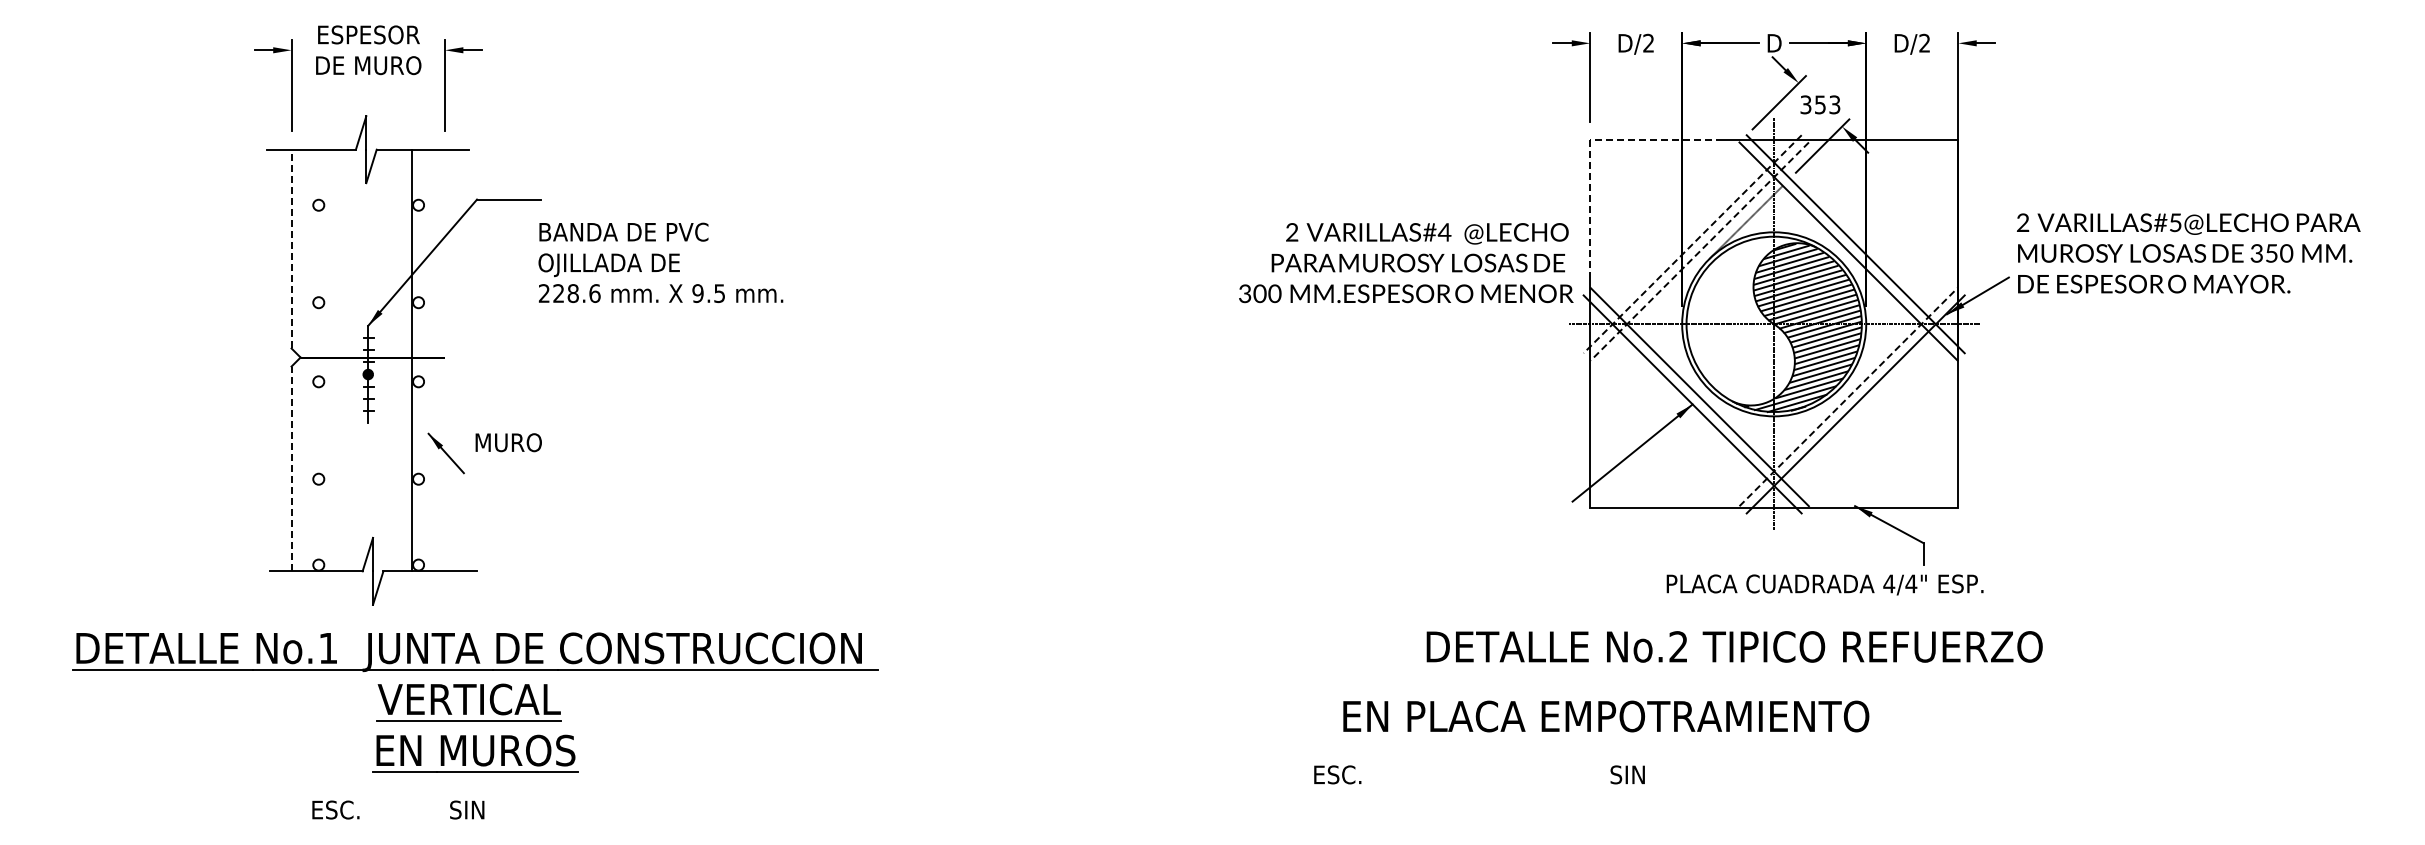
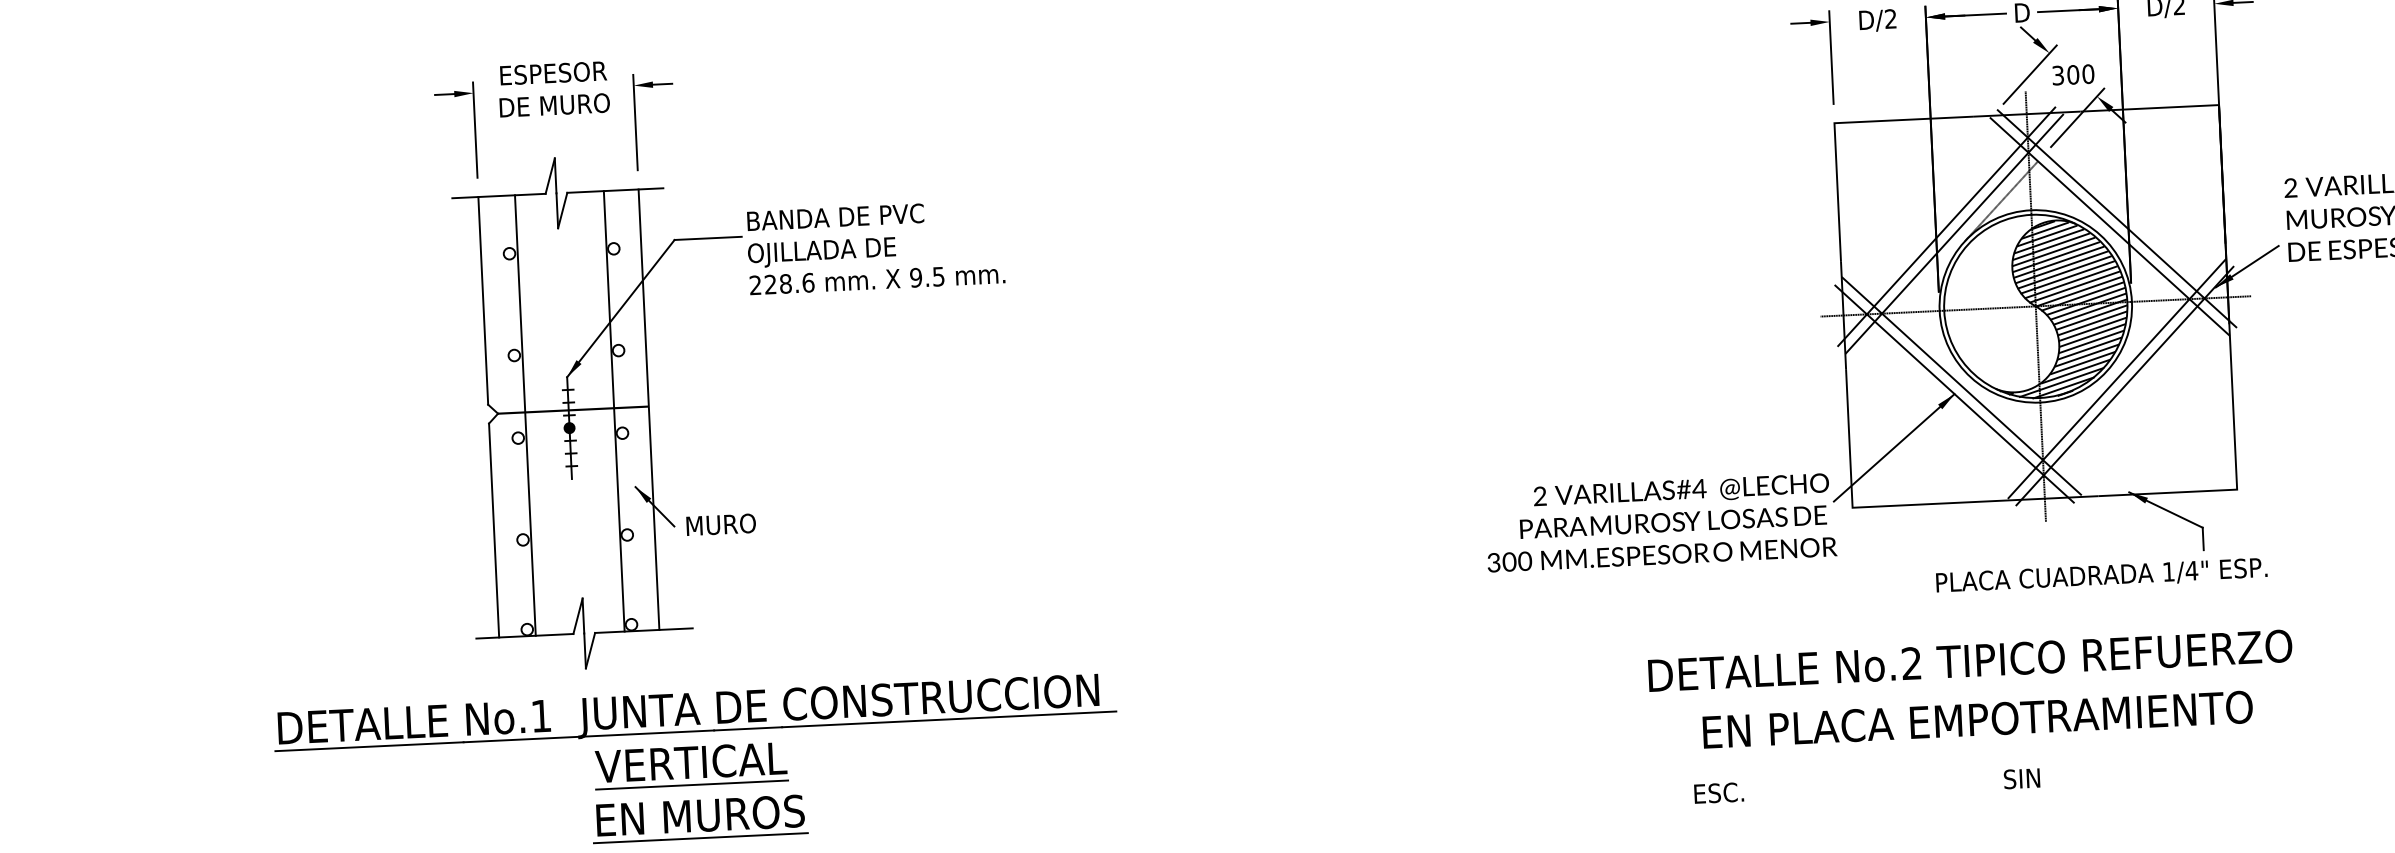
text: (1827, 104) -> (2080, 74), 353 -> 300
line: (1590, 140) -> (1834, 123), dashed -> solid
line: (1692, 244) -> (1946, 227), dashed -> solid
line: (291, 248) -> (483, 300), dashed -> solid
line: (1699, 251) -> (1954, 234), dashed -> solid
text: (660, 262) -> (875, 247), moved
text: (1406, 263) -> (1661, 523), moved
line: (326, 360) -> (525, 415), added
line: (444, 360) -> (648, 409), added
line: (1848, 396) -> (2116, 378), dashed -> solid
text: (508, 442) -> (720, 524), moved
line: (291, 468) -> (494, 530), dashed -> solid
text: (1889, 583) -> (2169, 571), 4/4" -> 1/4"
text: (1734, 646) -> (1970, 660), moved
text: (1606, 716) -> (1978, 719), moved
text: (1479, 774) -> (1867, 785), moved

